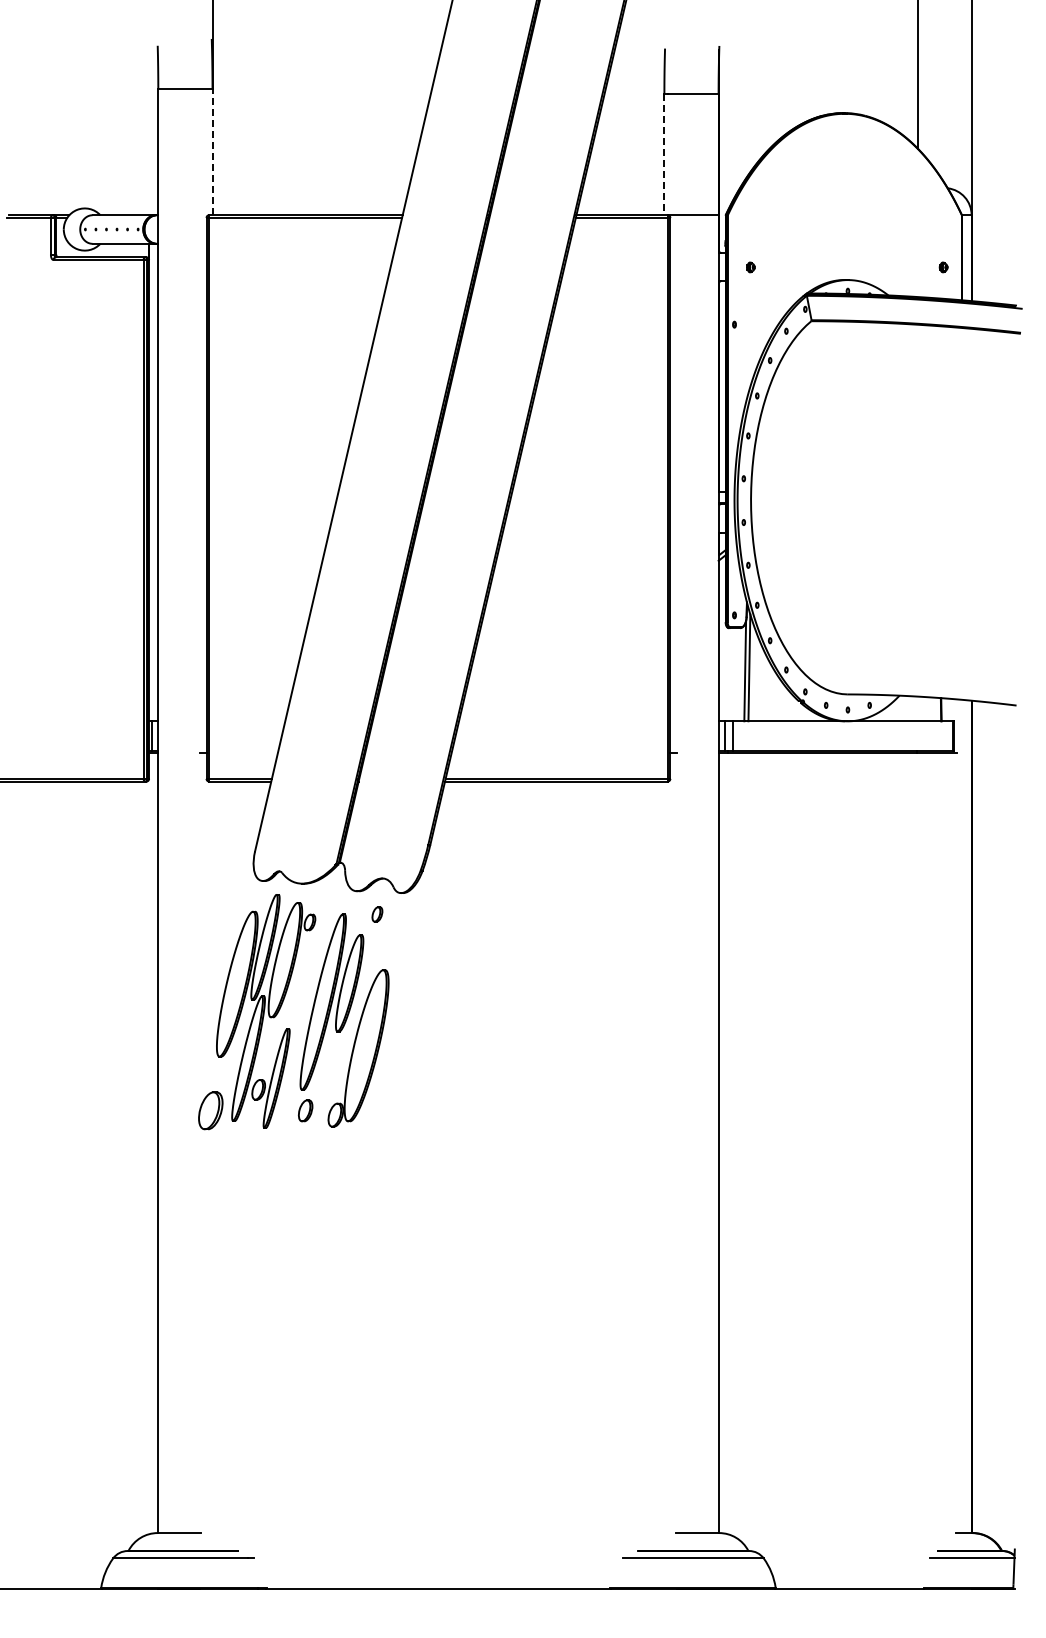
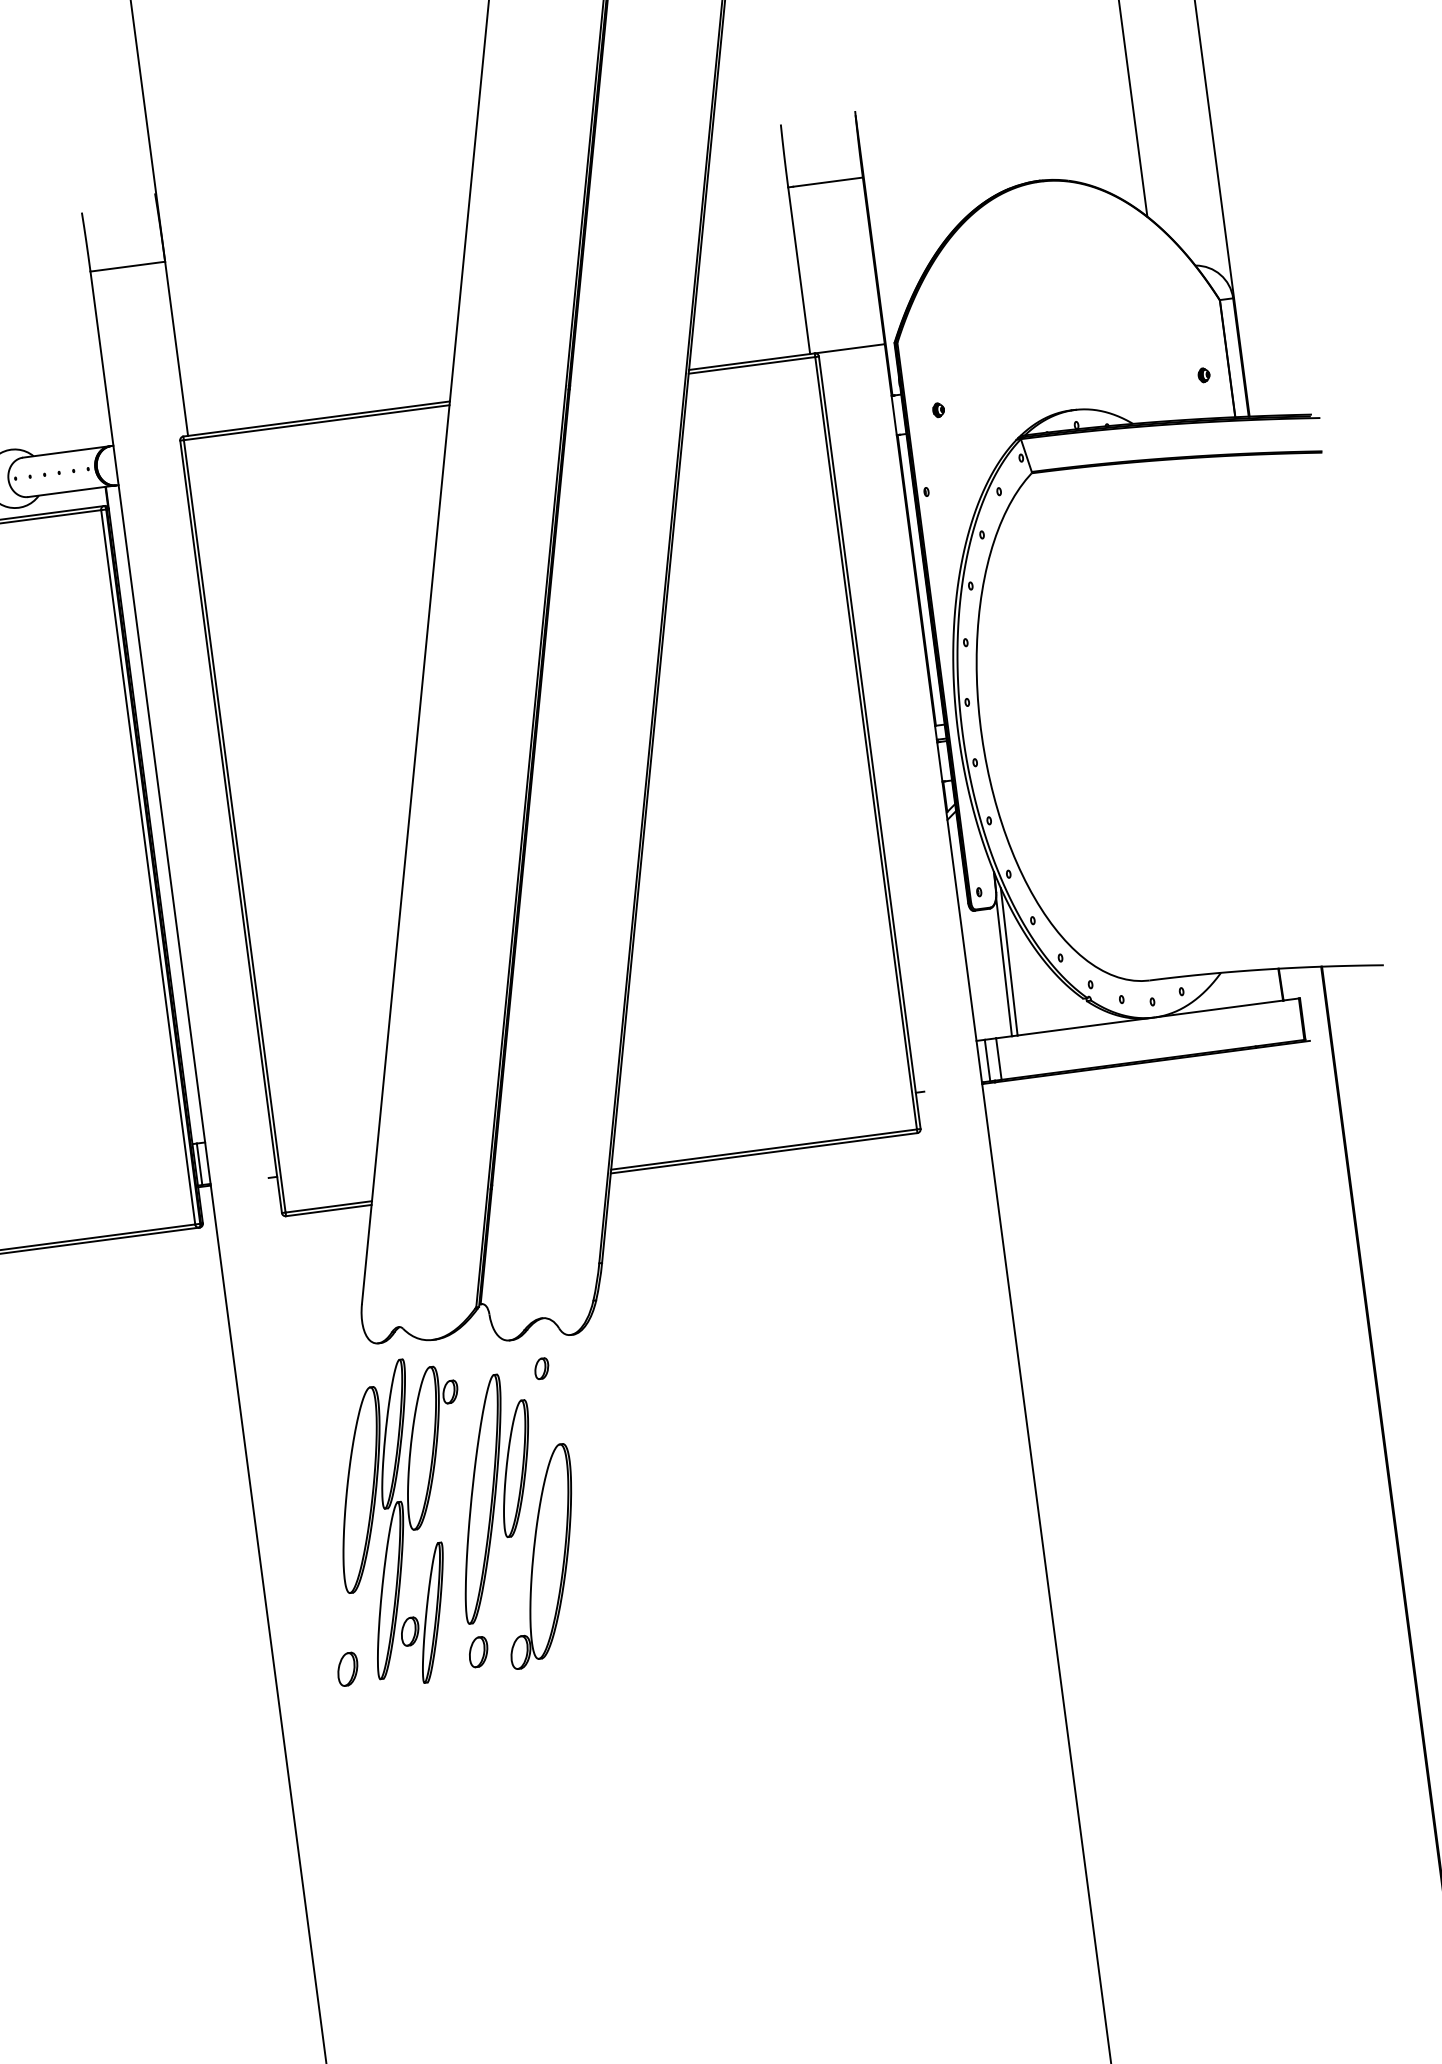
line: (212, 151) -> (176, 348), dashed -> solid
line: (664, 154) -> (799, 270), dashed -> solid
part: (210, 1110) -> (347, 1668), size x0.62

